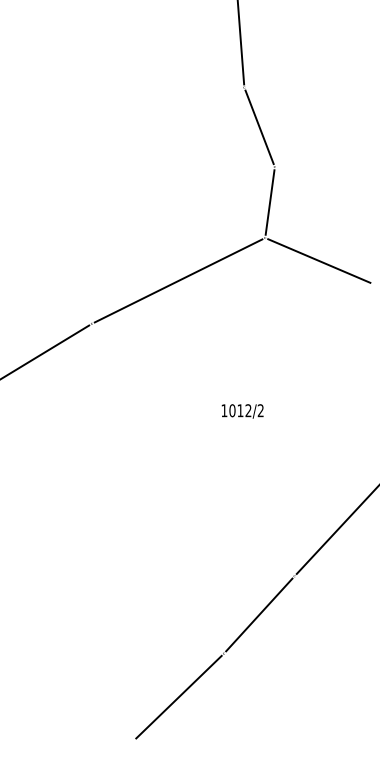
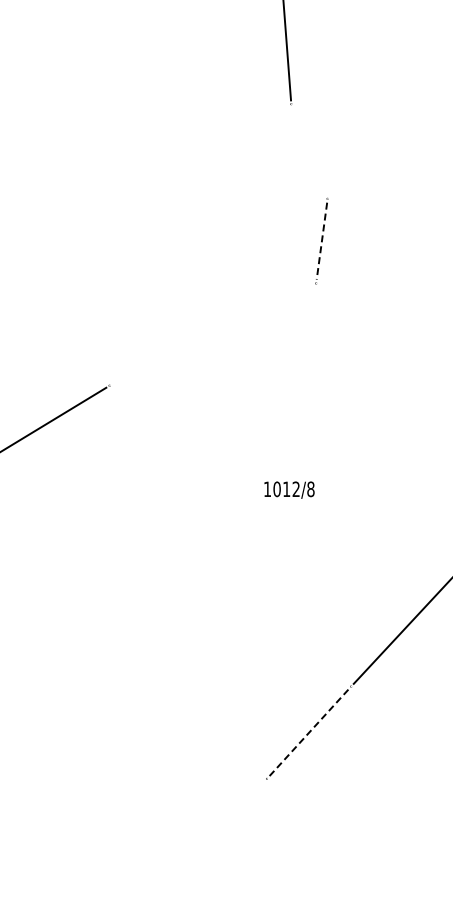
line: (259, 127) -> (309, 151), removed
line: (269, 202) -> (321, 241), solid -> dashed
line: (319, 260) -> (380, 310), removed
line: (178, 280) -> (212, 334), removed
text: (260, 410) -> (310, 489), 1012/2 -> 1012/8
line: (259, 614) -> (309, 732), solid -> dashed
line: (179, 696) -> (213, 830), removed

